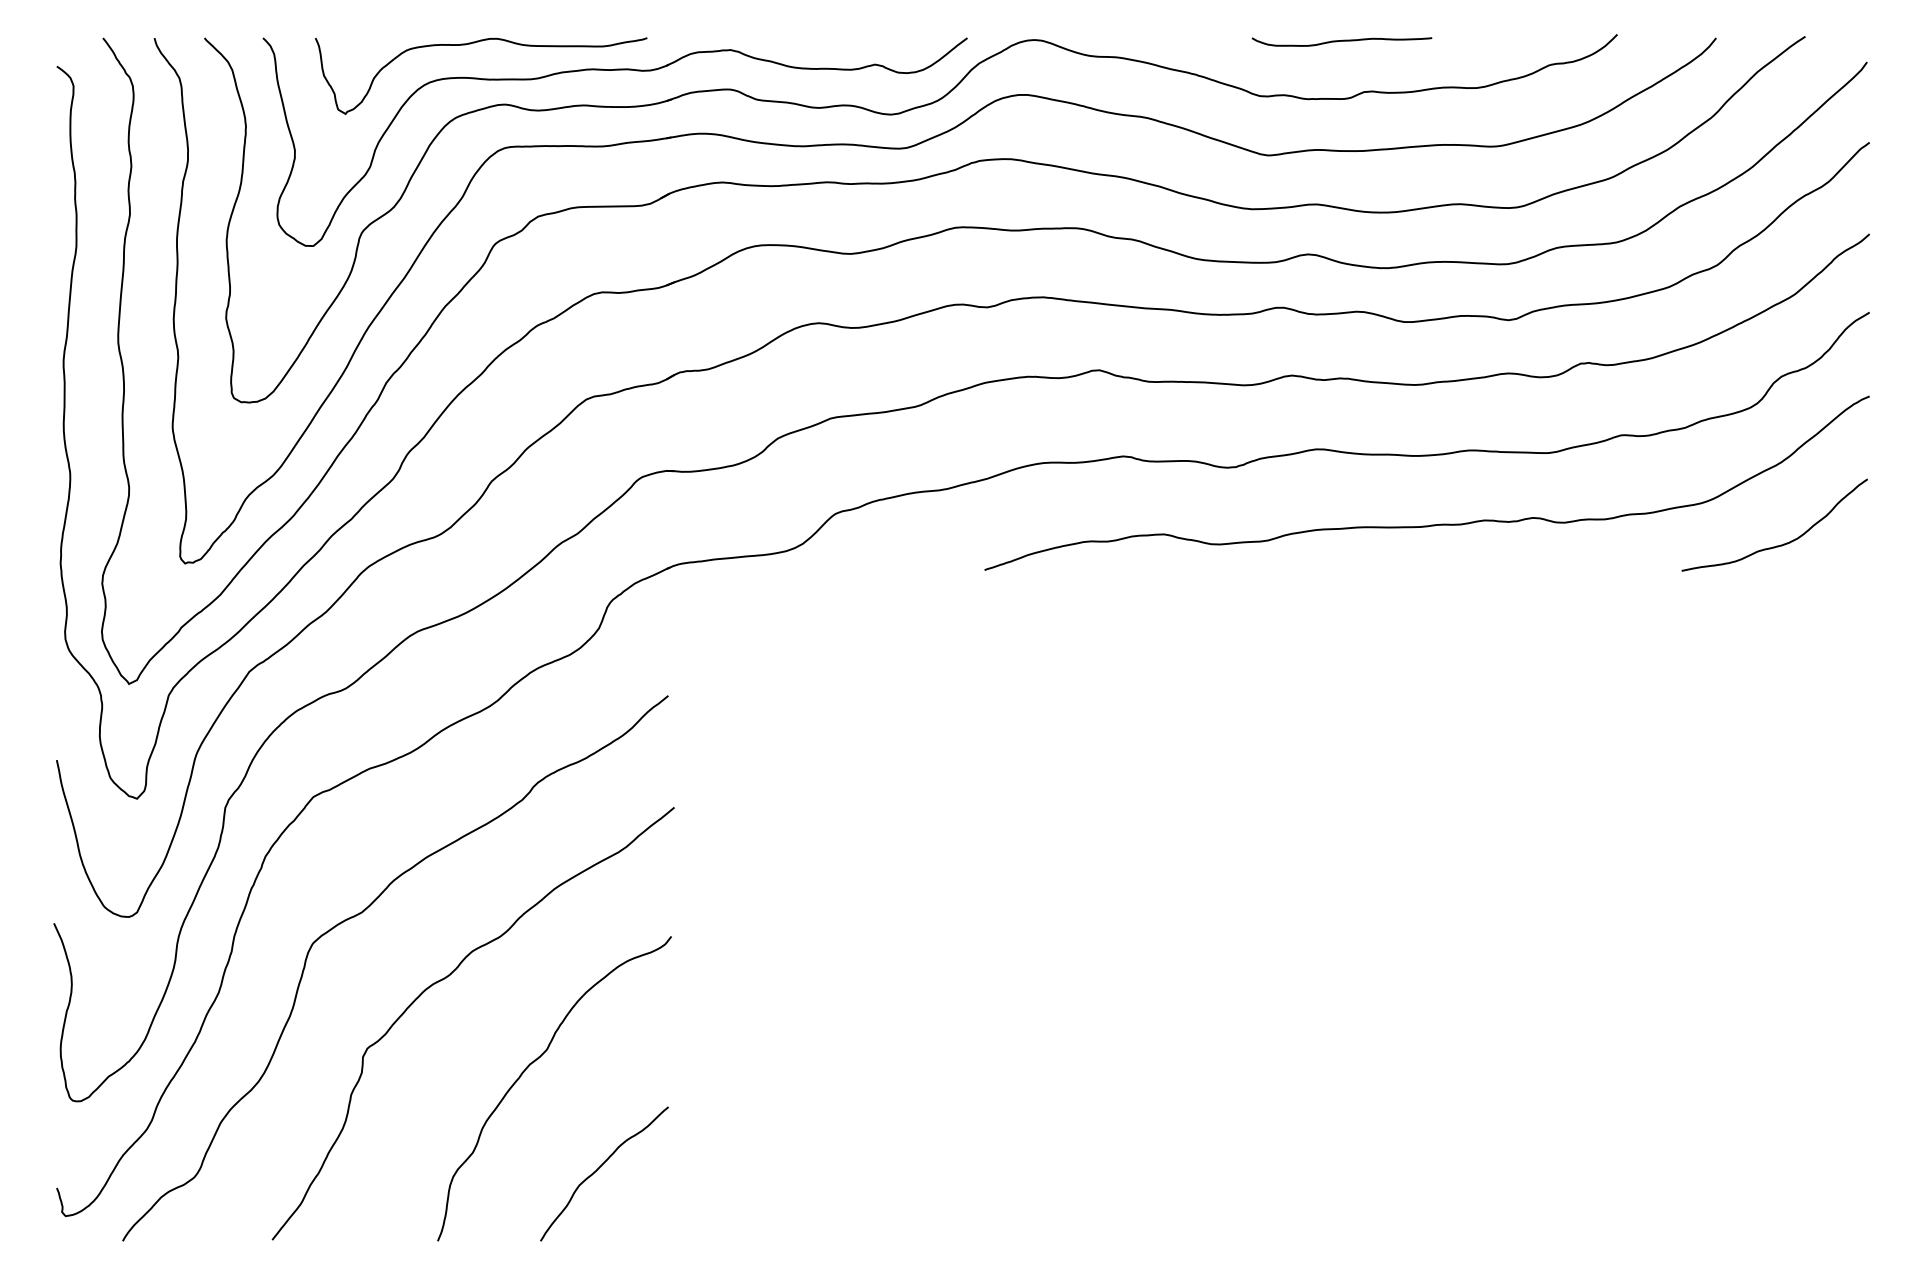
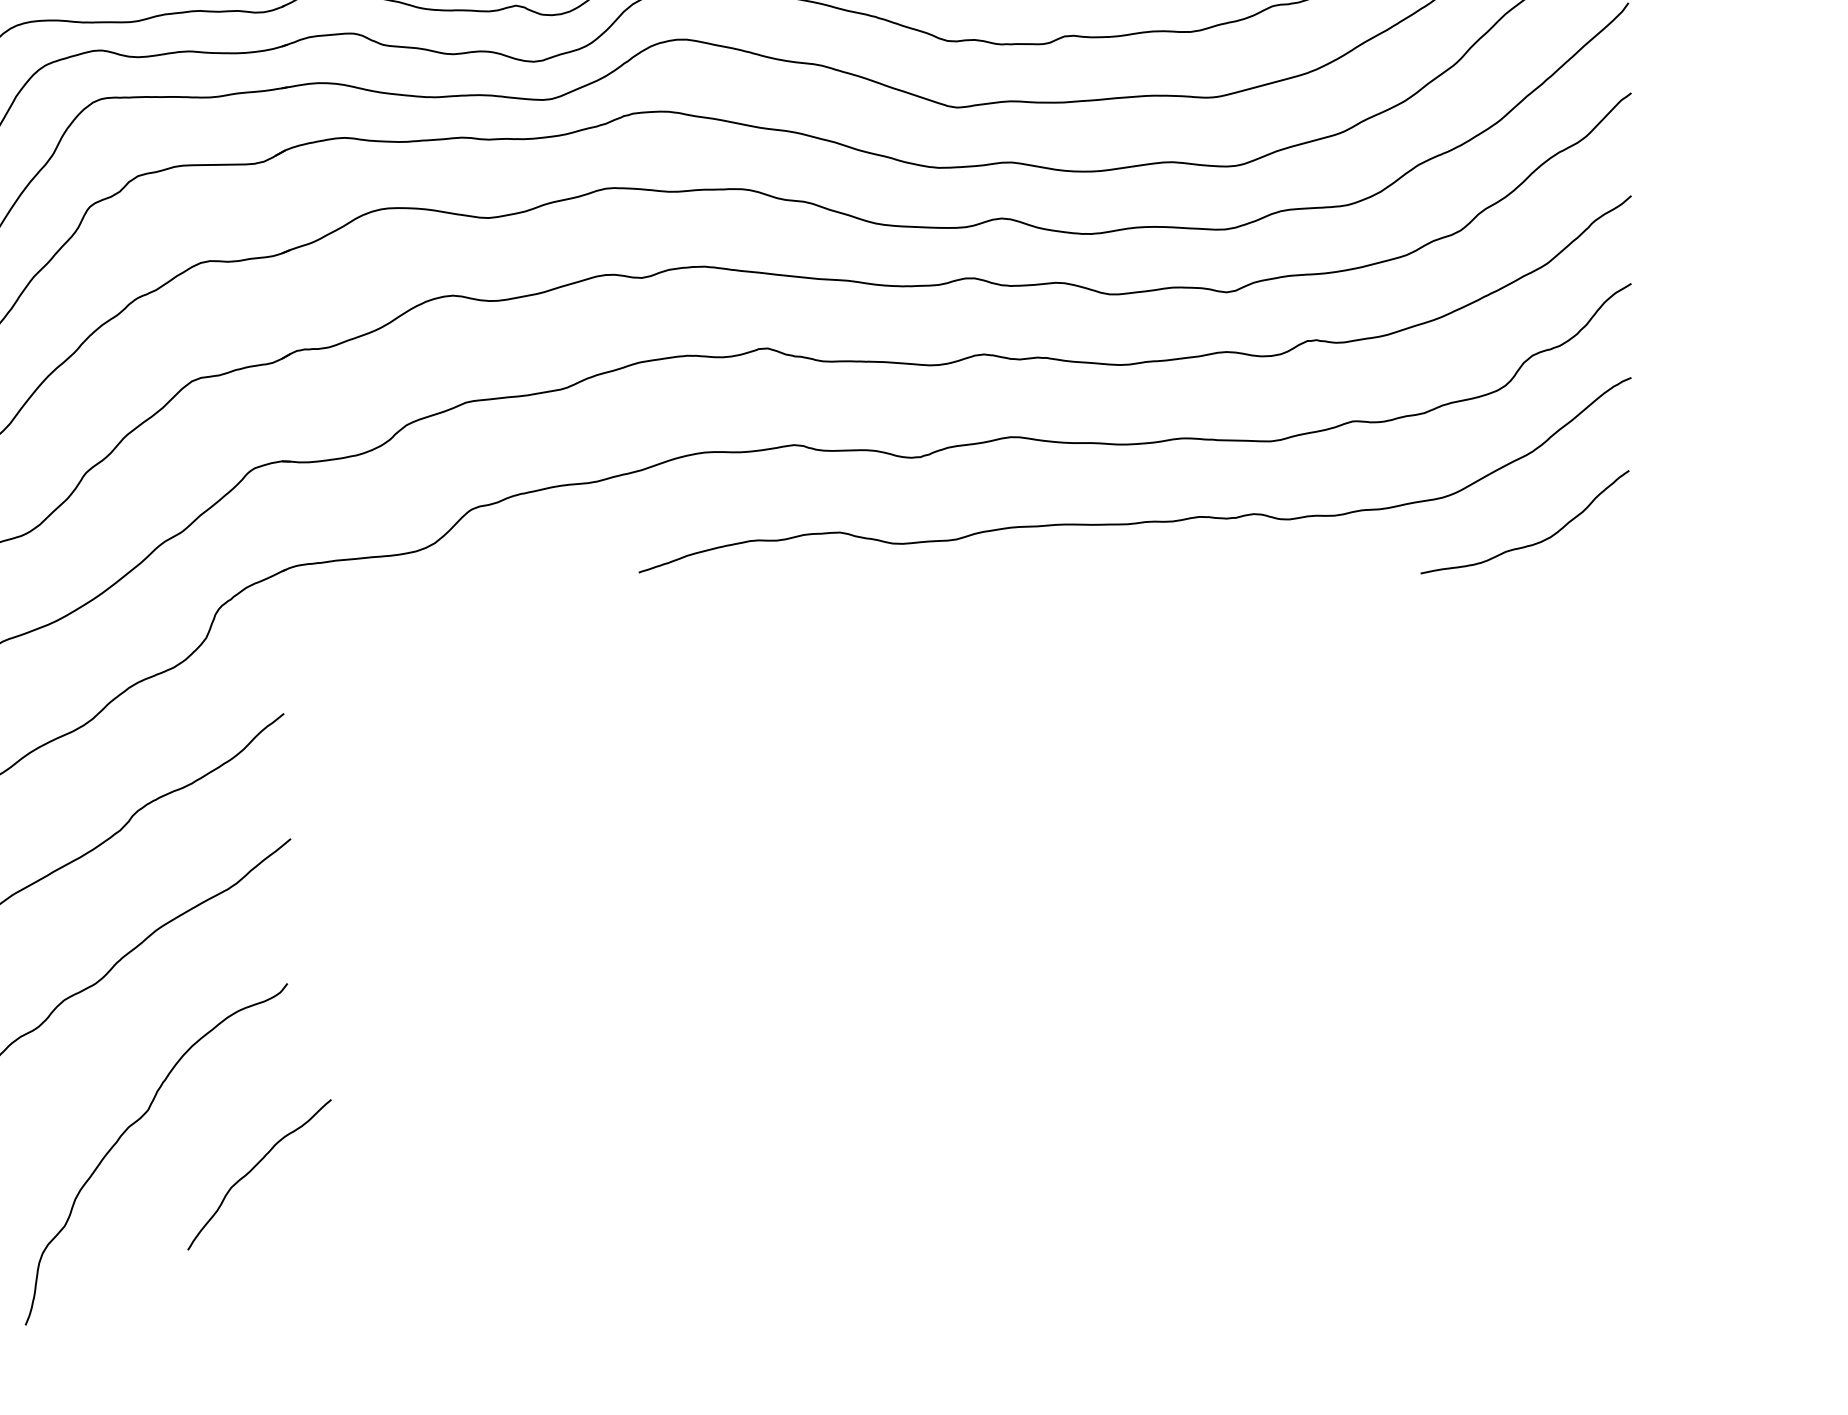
curve: (599, 1168) -> (253, 1168), moved

